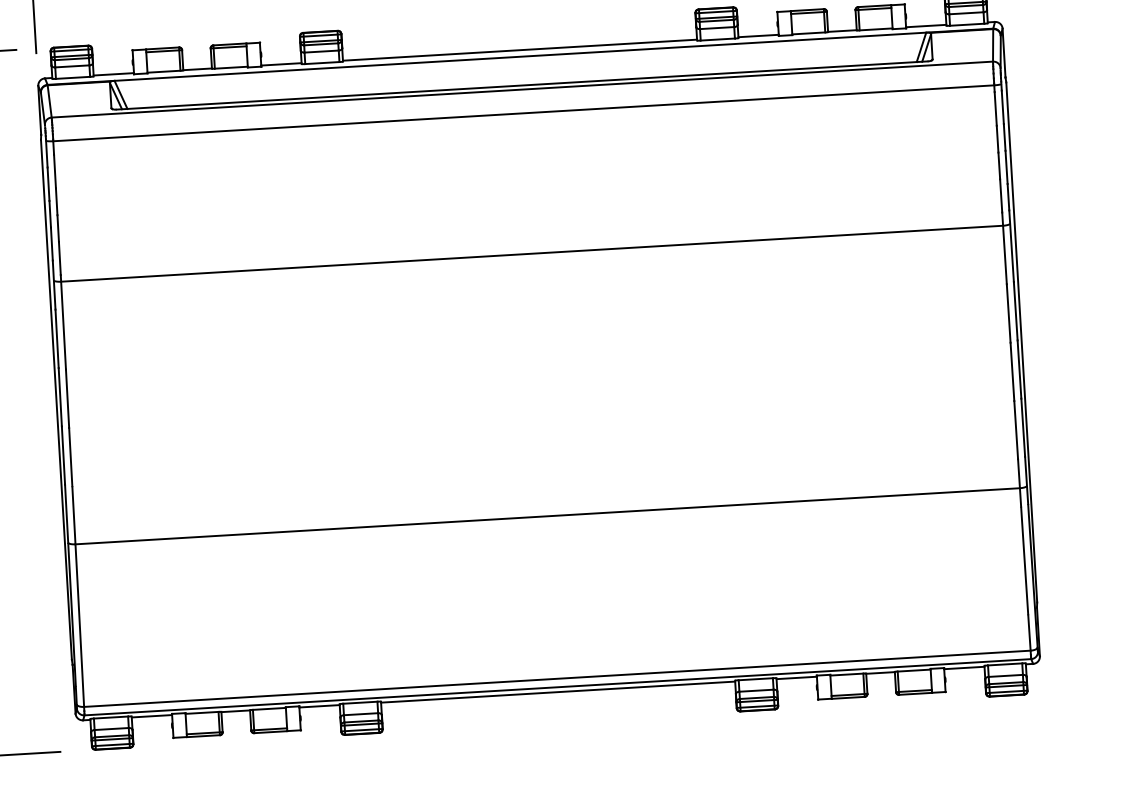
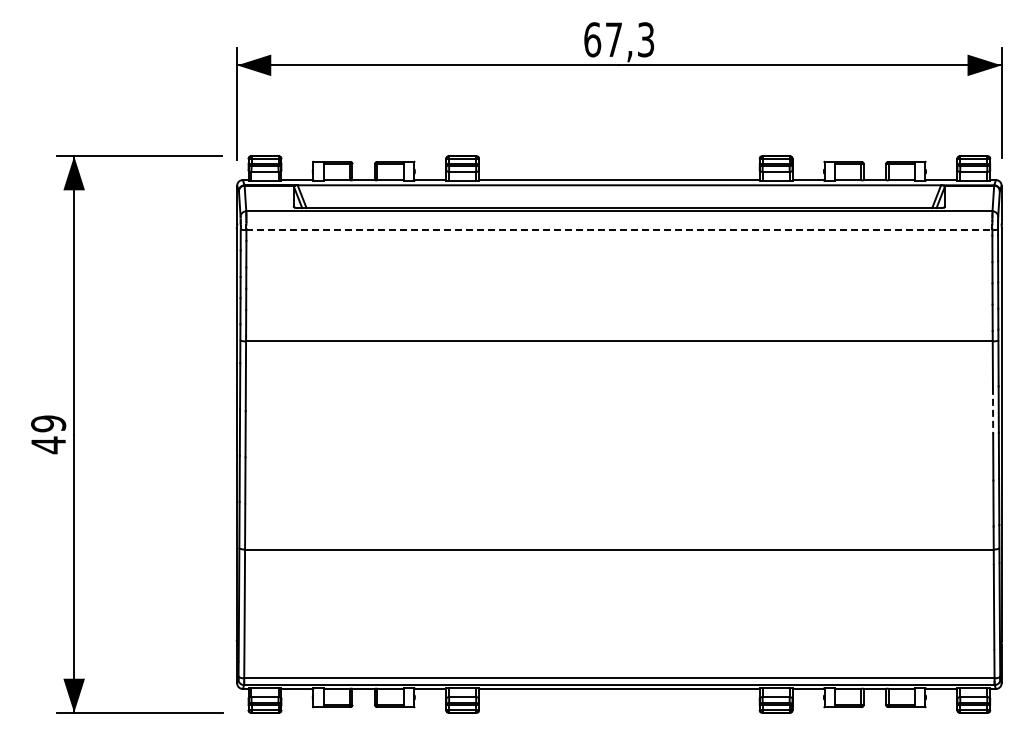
line: (523, 113) -> (619, 230), solid -> dashed
line: (1009, 314) -> (993, 411), solid -> dashed

